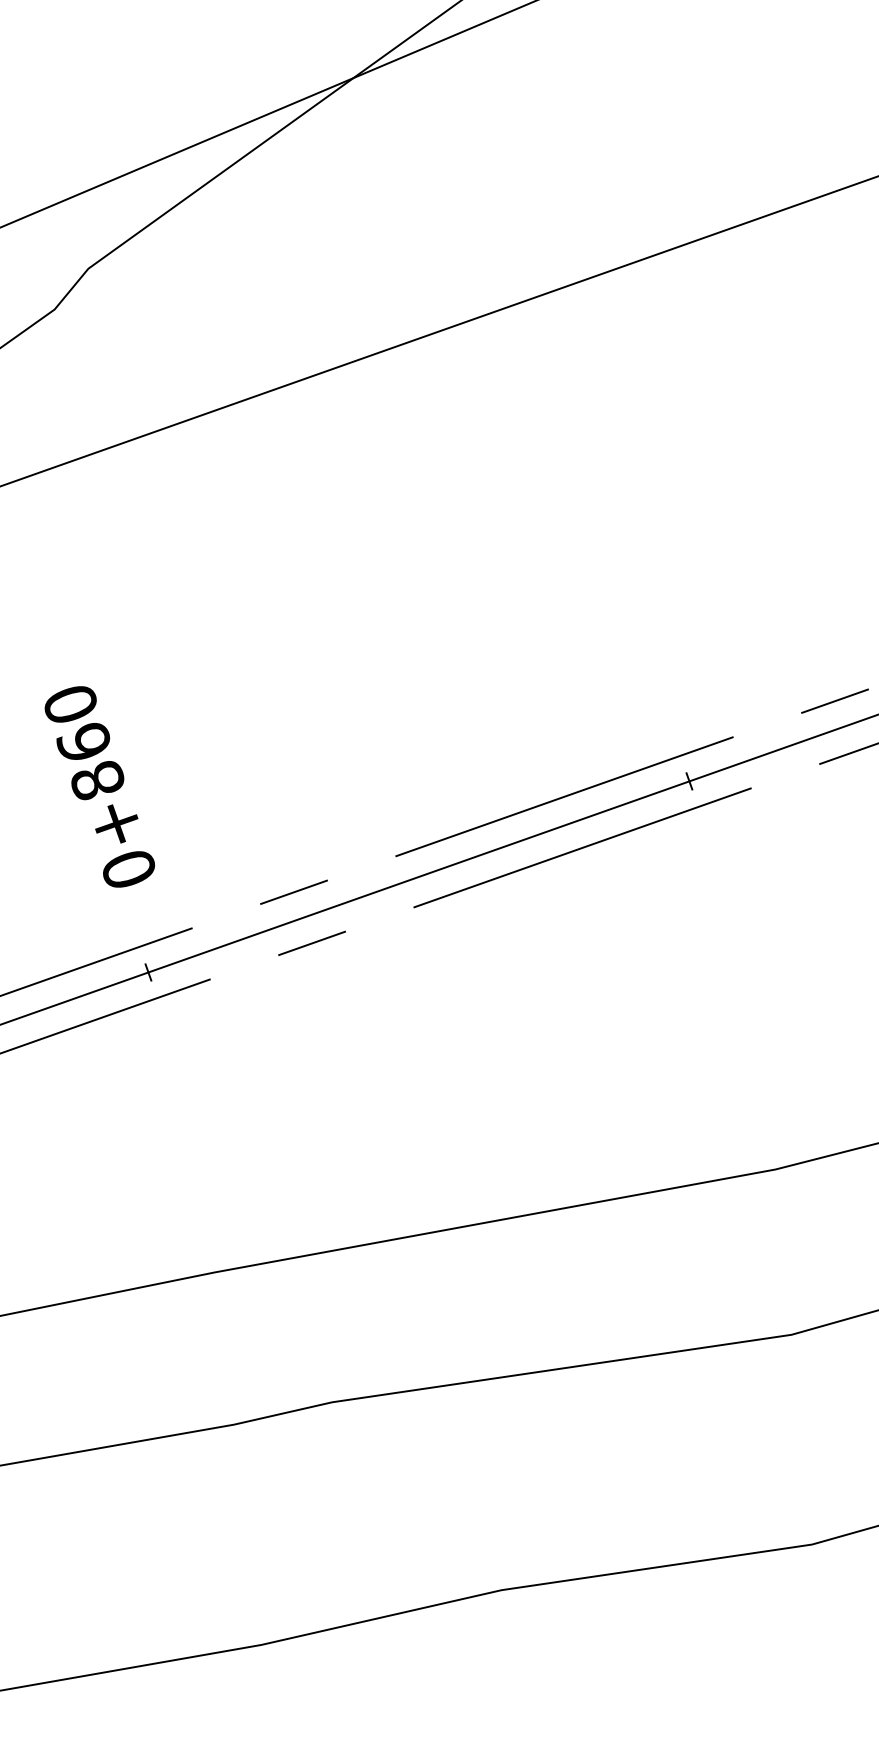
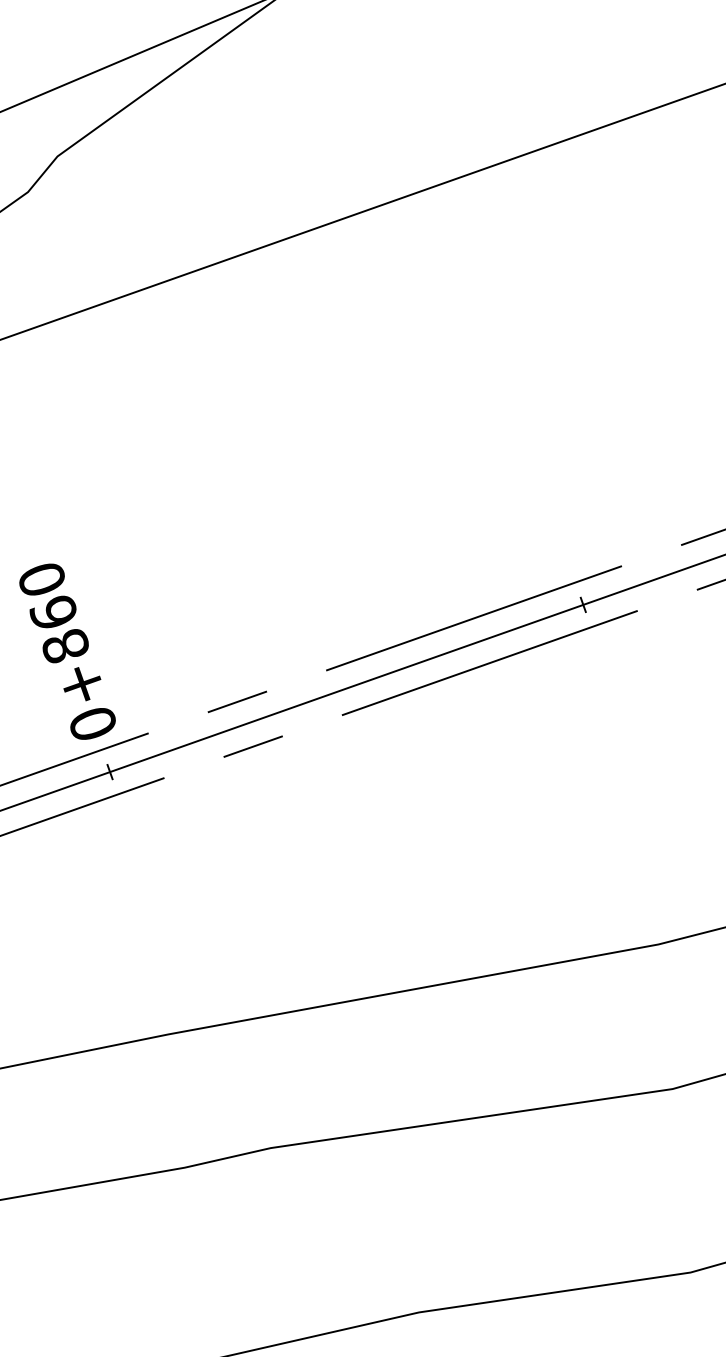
text: (99, 786) -> (67, 651), moved

